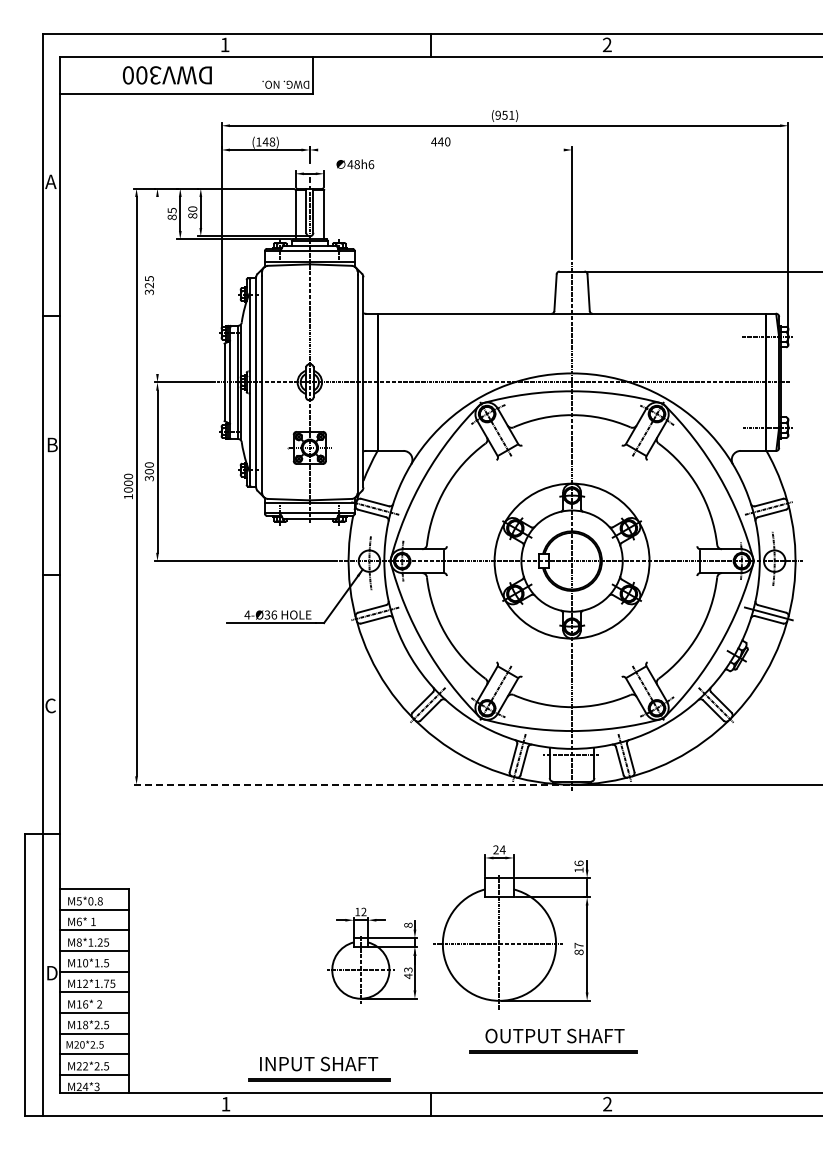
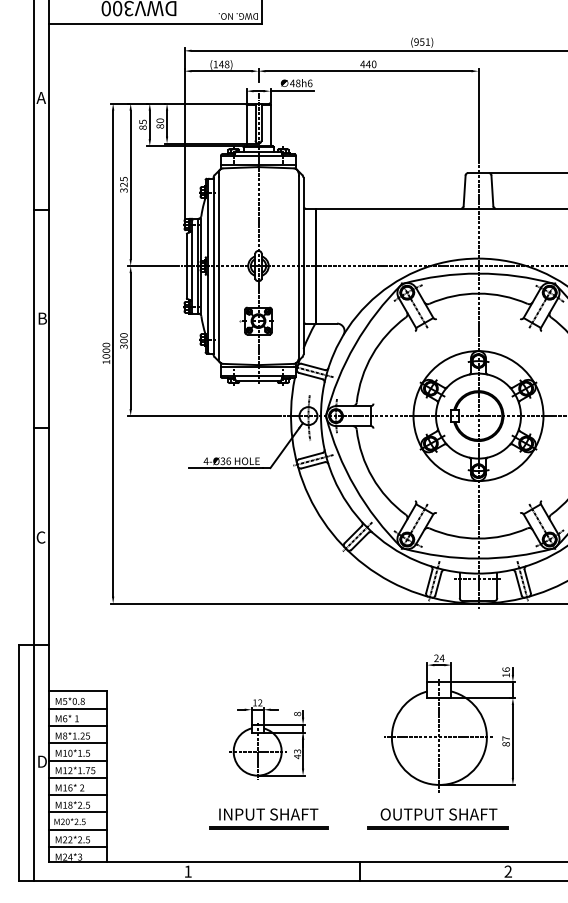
line: (440, 149) -> (368, 70), added
line: (349, 173) -> (291, 90), added
line: (157, 285) -> (130, 184), added
line: (351, 784) -> (293, 603), dashed -> solid
part: (511, 927) -> (449, 723), moved
part: (372, 955) -> (267, 739), moved
part: (553, 1040) -> (437, 818), moved
part: (319, 1068) -> (269, 818), moved

